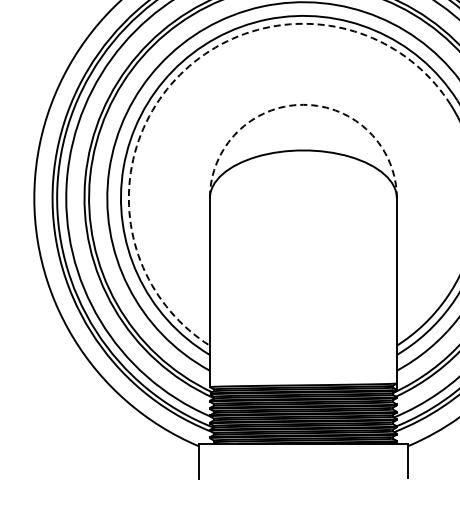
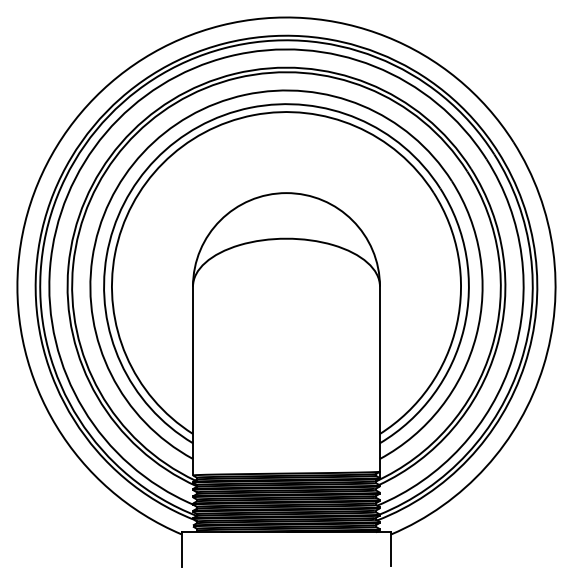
arc: (180, 75) -> (163, 163), dashed -> solid
arc: (303, 105) -> (286, 193), dashed -> solid

